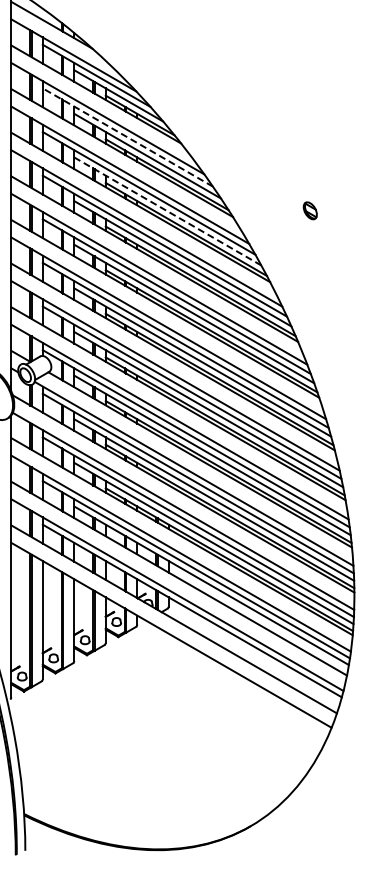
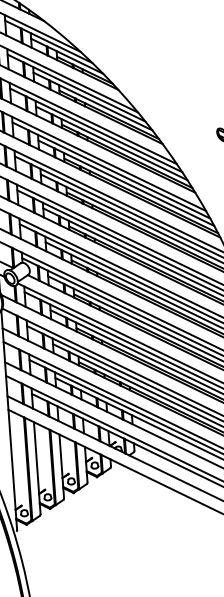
line: (127, 137) -> (76, 88), dashed -> solid
line: (167, 211) -> (111, 143), dashed -> solid

